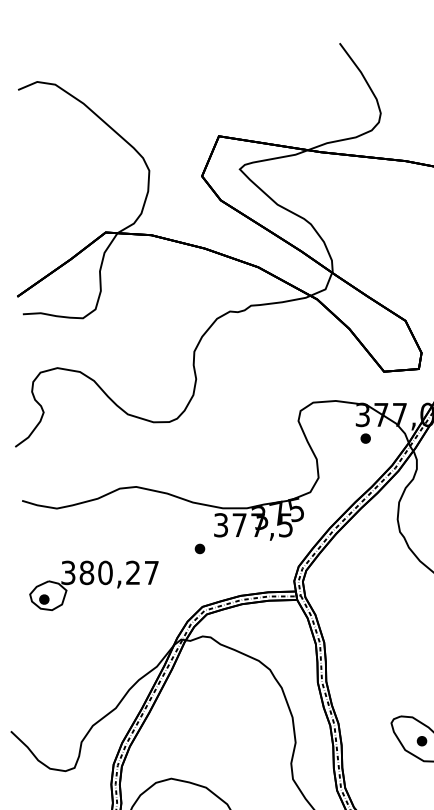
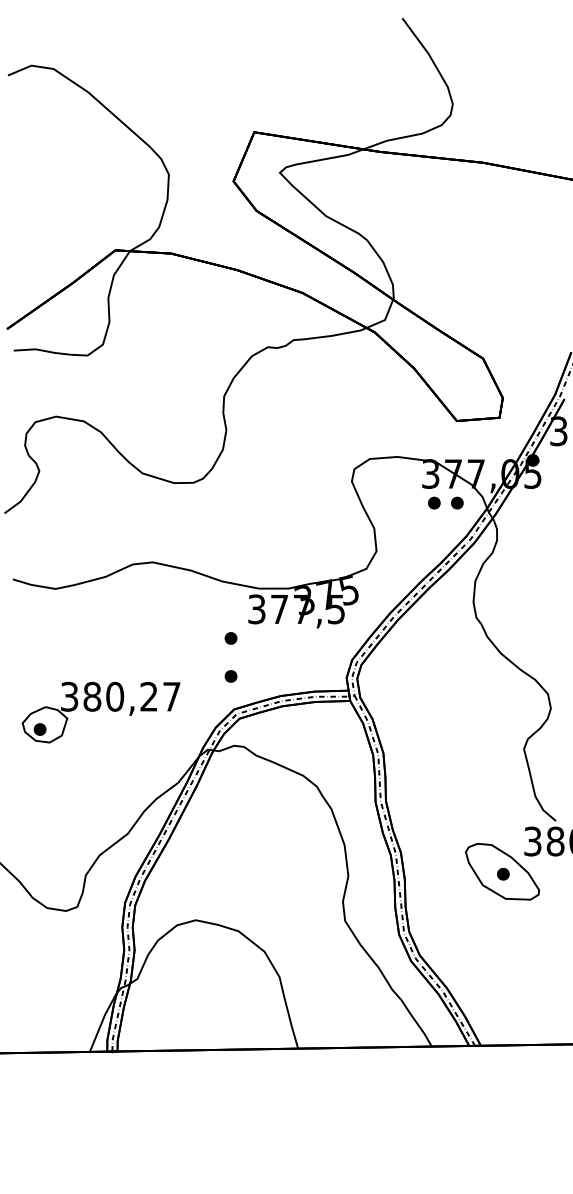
part: (384, 438) -> (457, 502), added
part: (199, 579) -> (230, 676), added
part: (93, 585) -> (100, 712), moved

